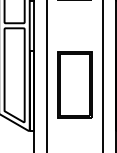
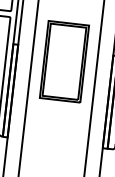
part: (74, 84) -> (64, 61), moved

